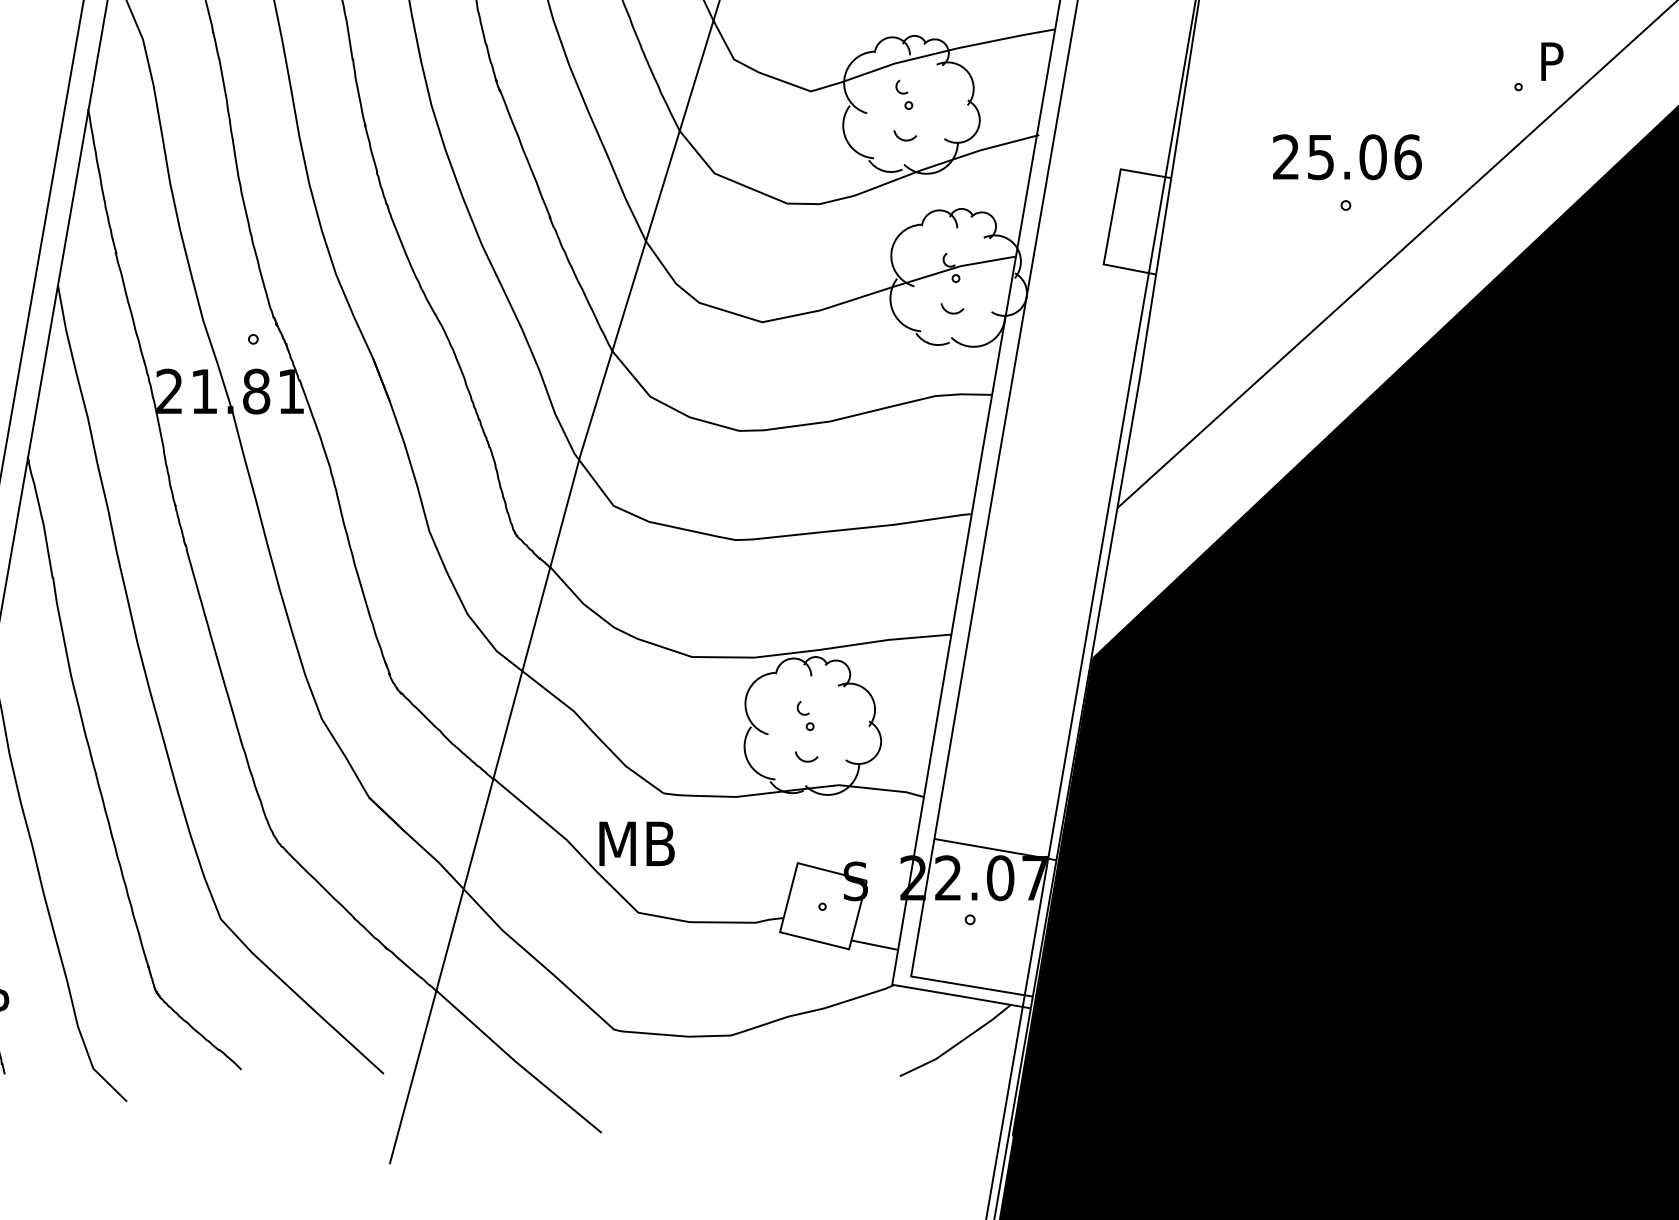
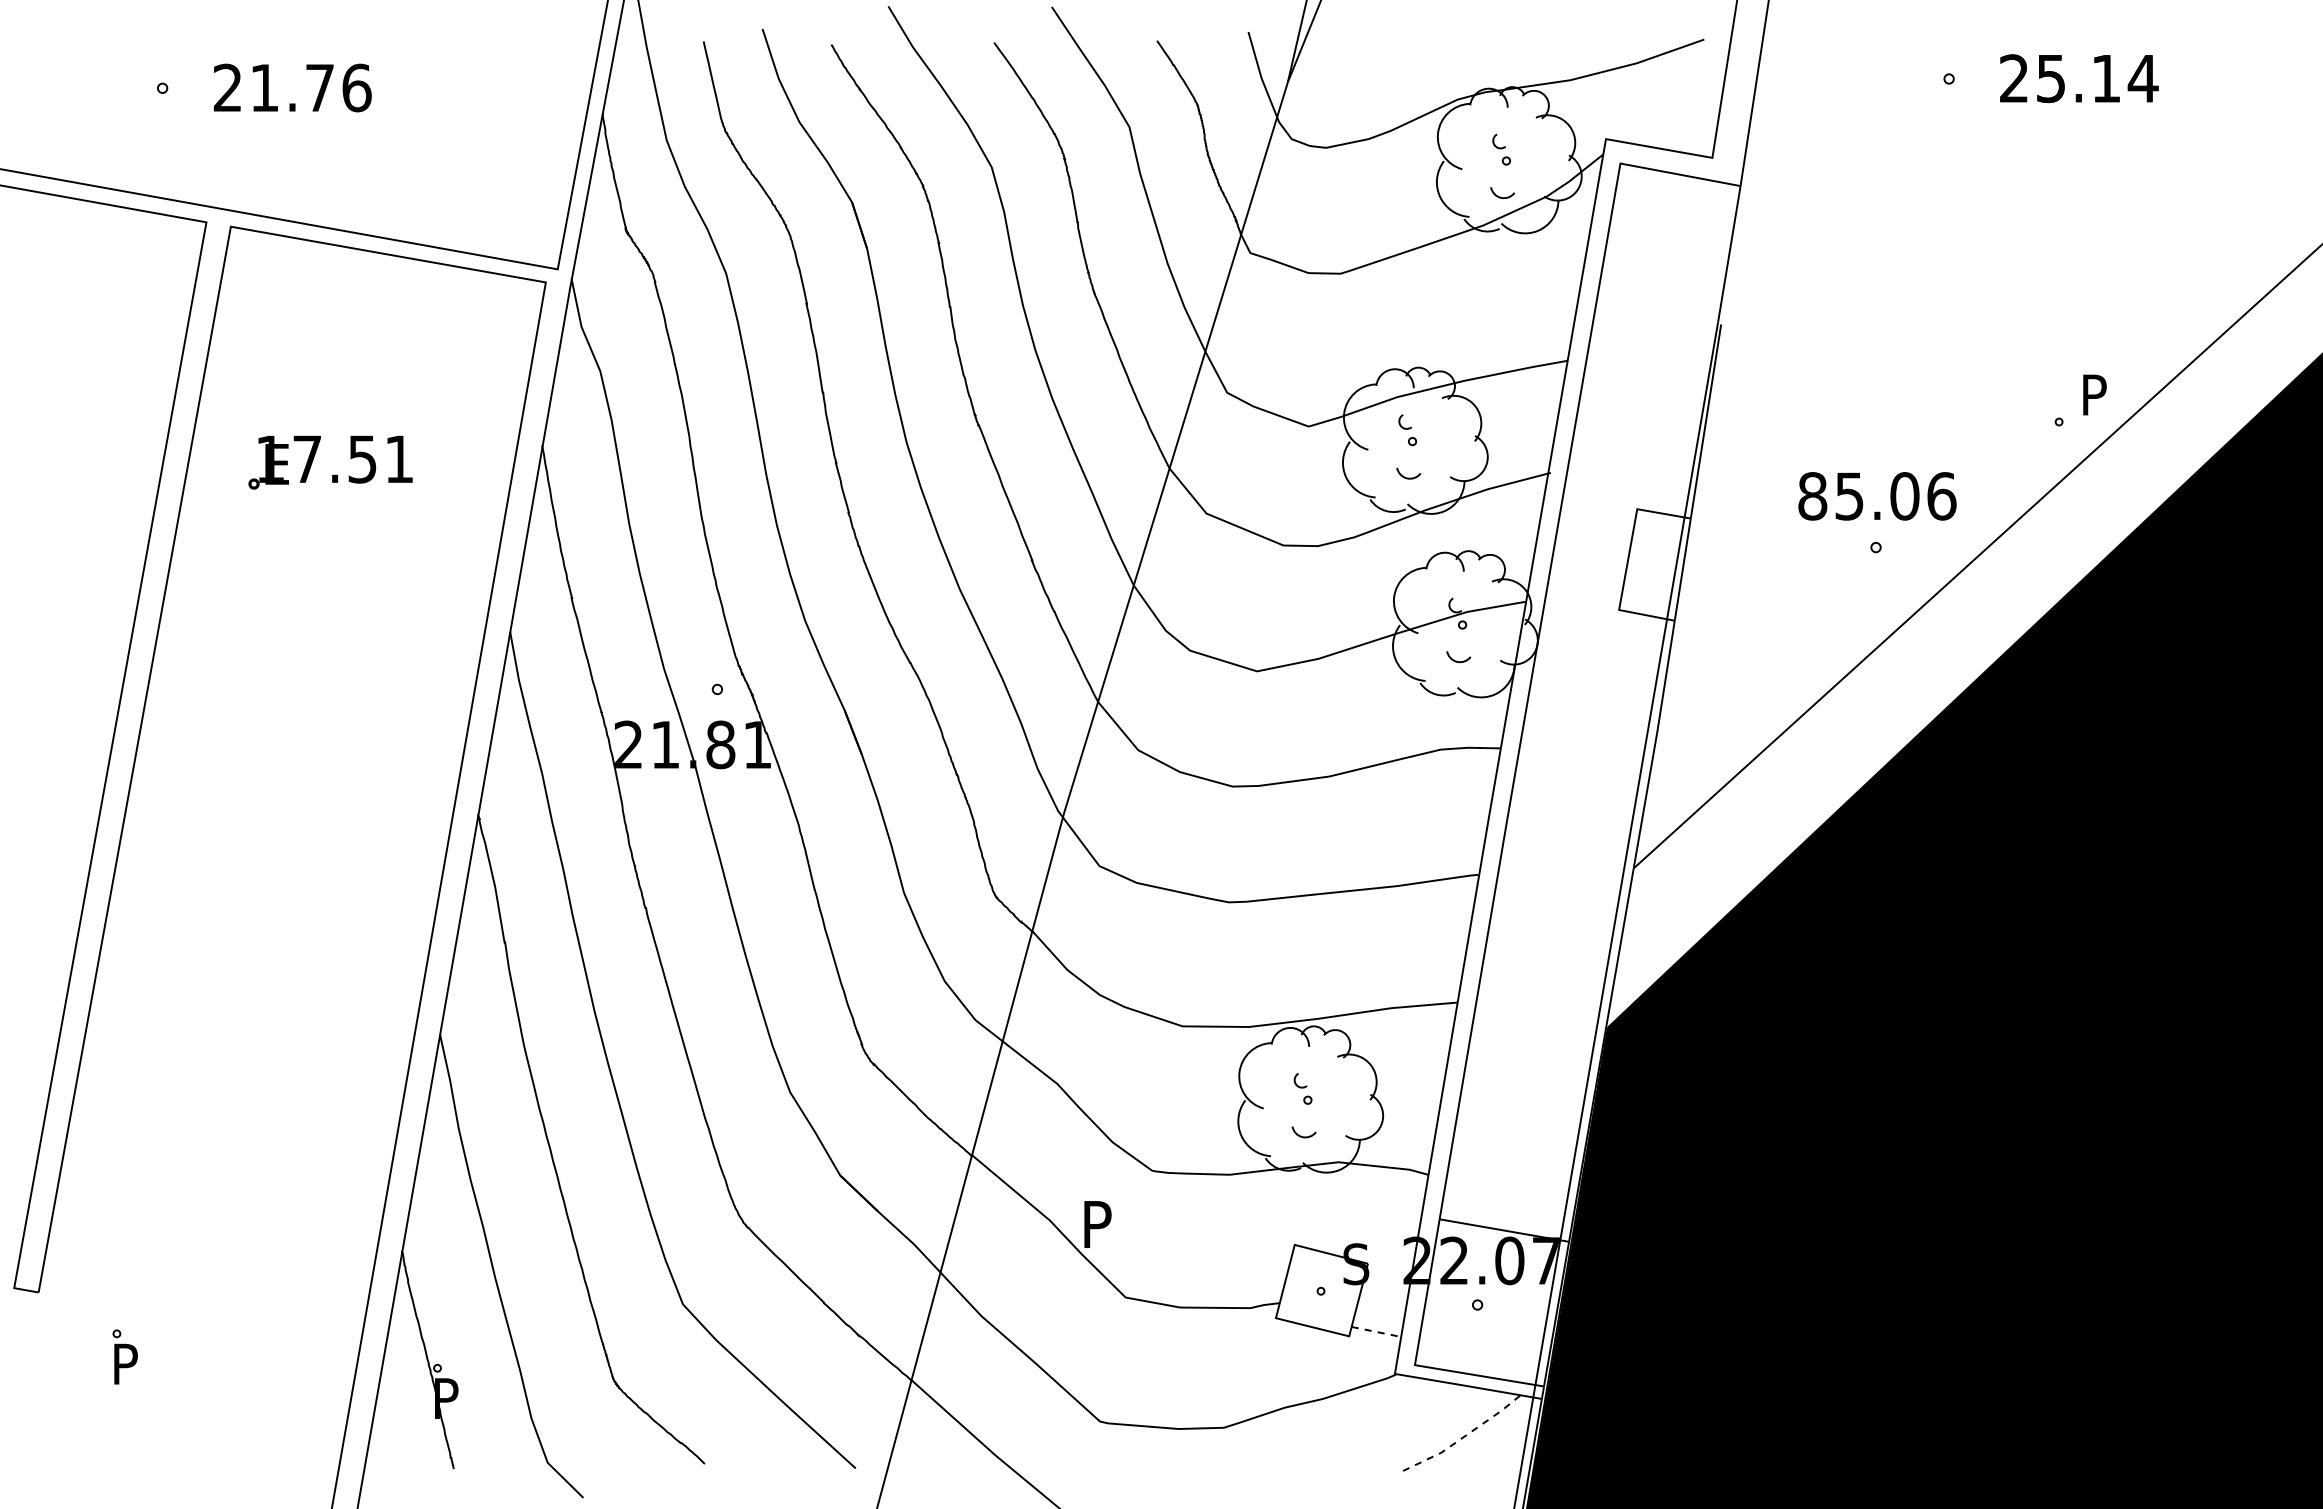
text: (1286, 157) -> (1812, 496), 25.06 -> 85.06
text: (640, 843) -> (1127, 1224), MB -> P
line: (874, 945) -> (1376, 1332), solid -> dashed
line: (957, 1043) -> (1464, 1436), solid -> dashed

